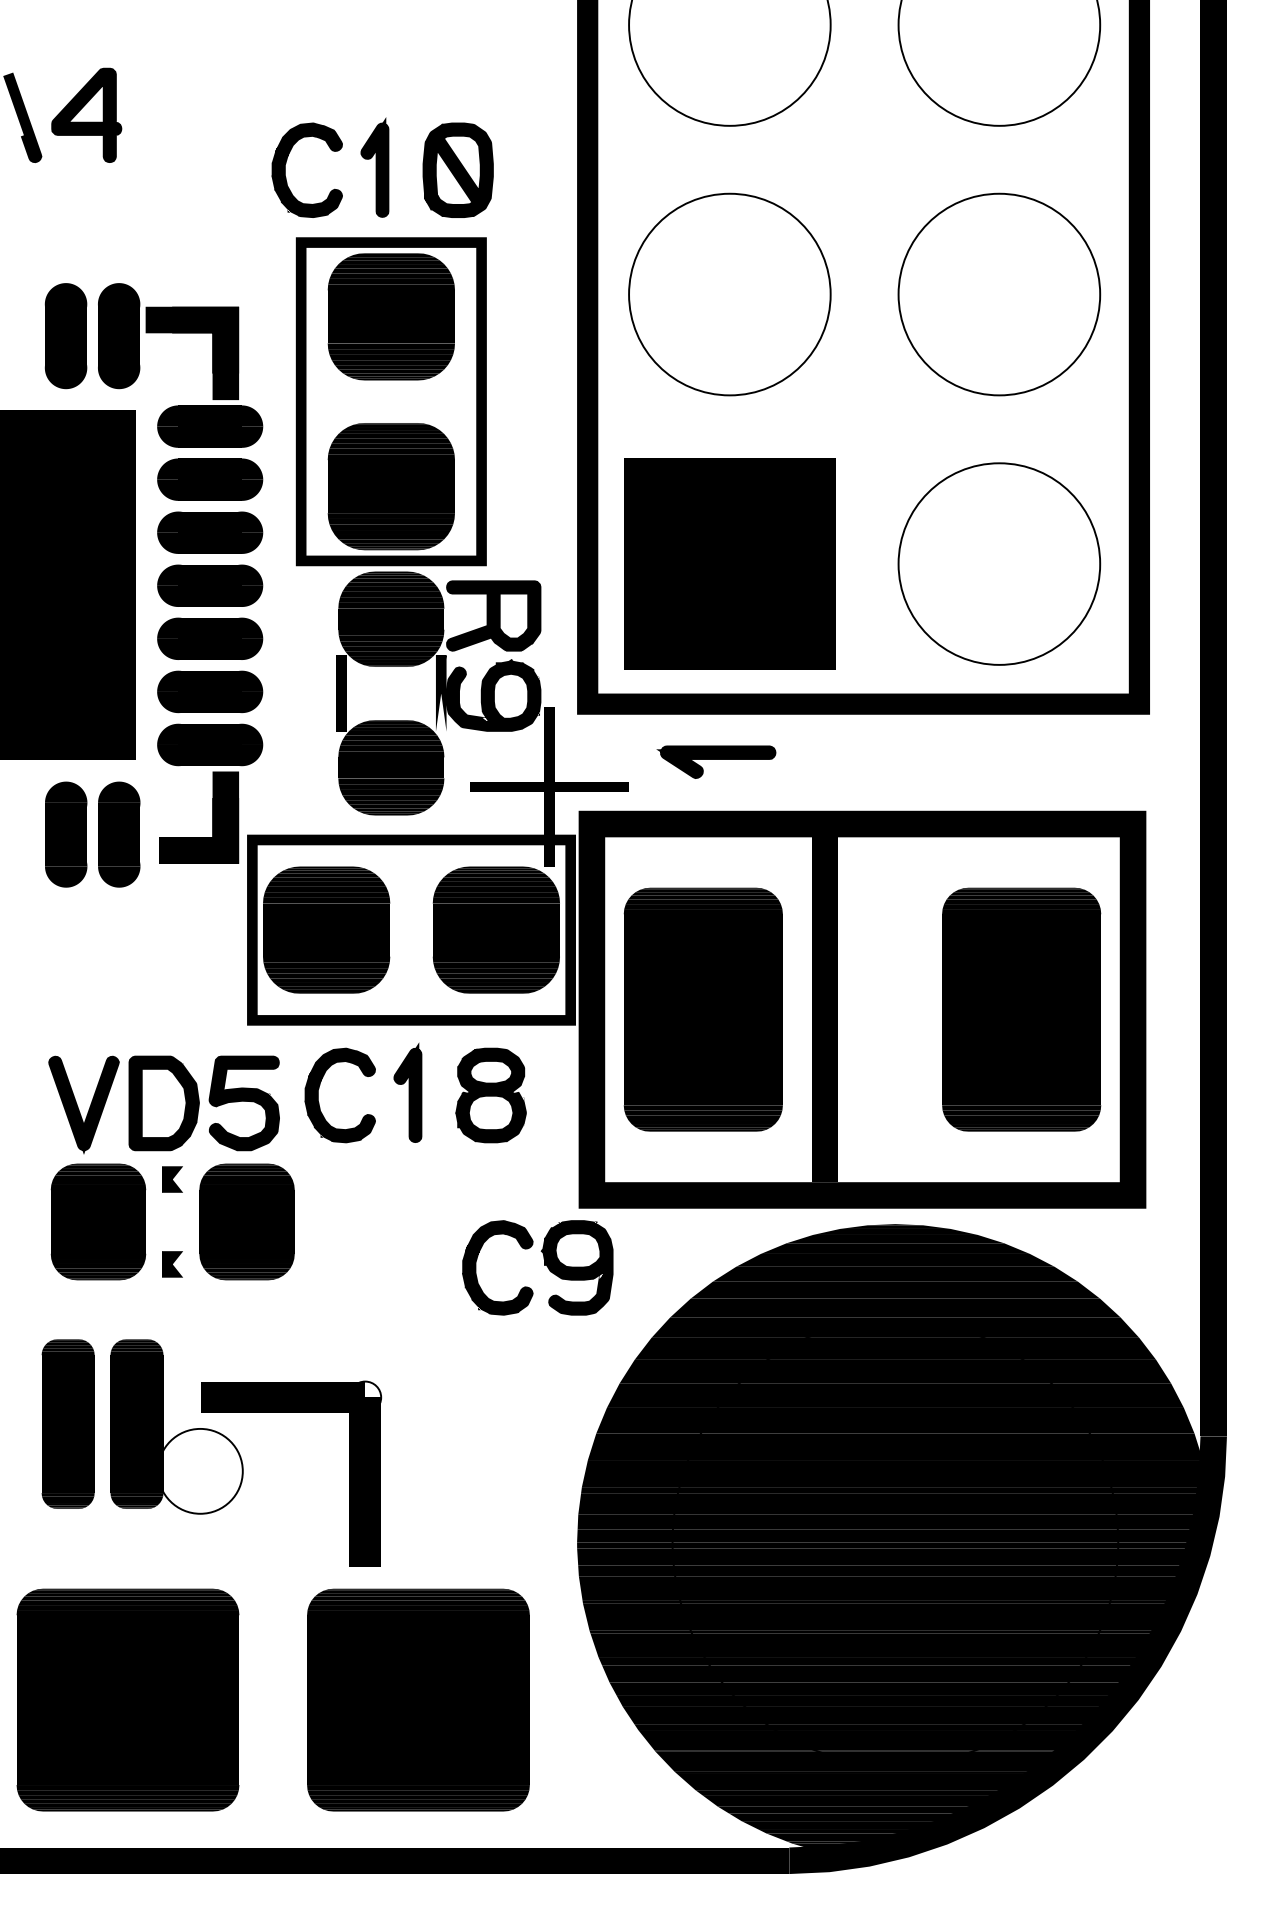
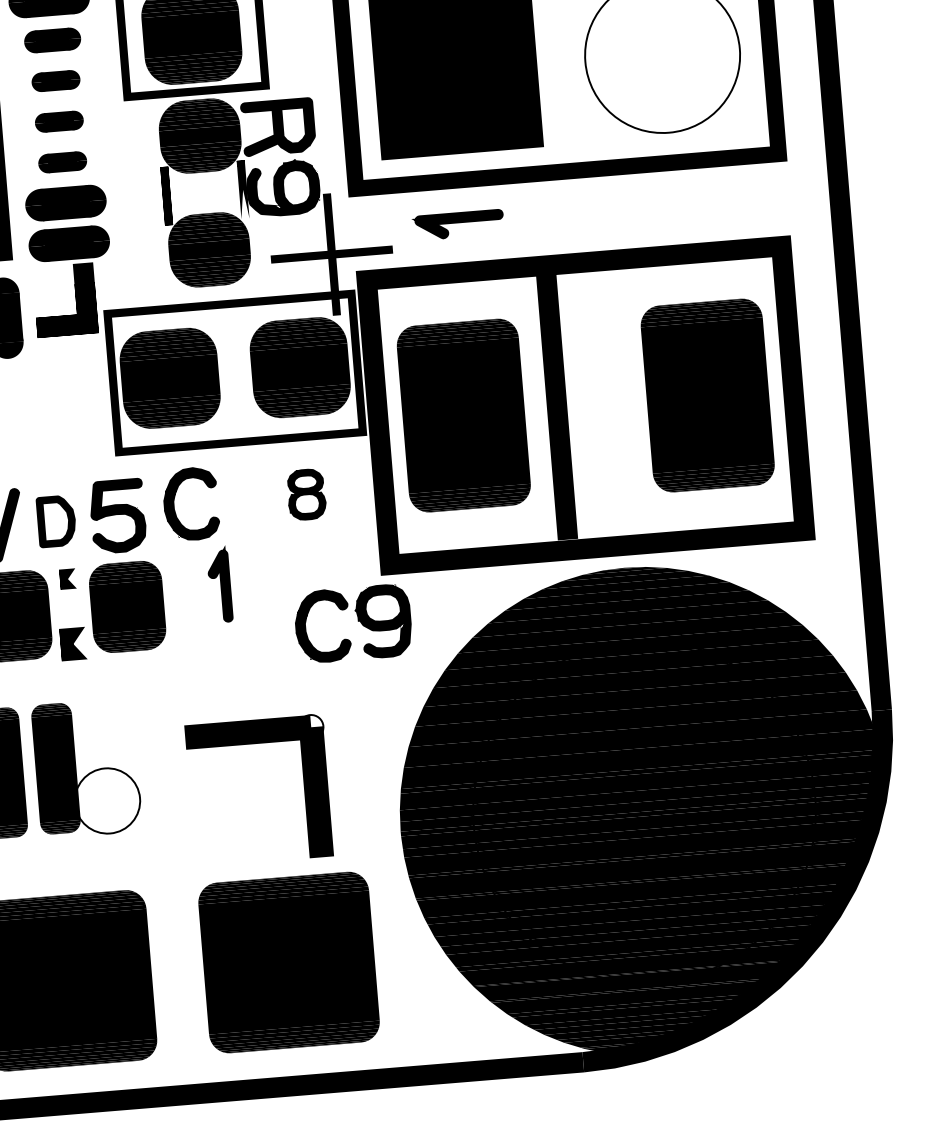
part: (210, 479) -> (52, 40), size x0.7
part: (210, 532) -> (56, 80), size x0.6
part: (210, 585) -> (59, 121), size x0.6
part: (210, 638) -> (62, 162), size x0.6
part: (407, 1092) -> (219, 584), moved
part: (490, 1095) -> (306, 494), size x0.7
part: (163, 1103) -> (56, 521), size x0.7
part: (172, 1264) -> (73, 644), size x1.6
part: (349, 1473) -> (303, 786), moved

